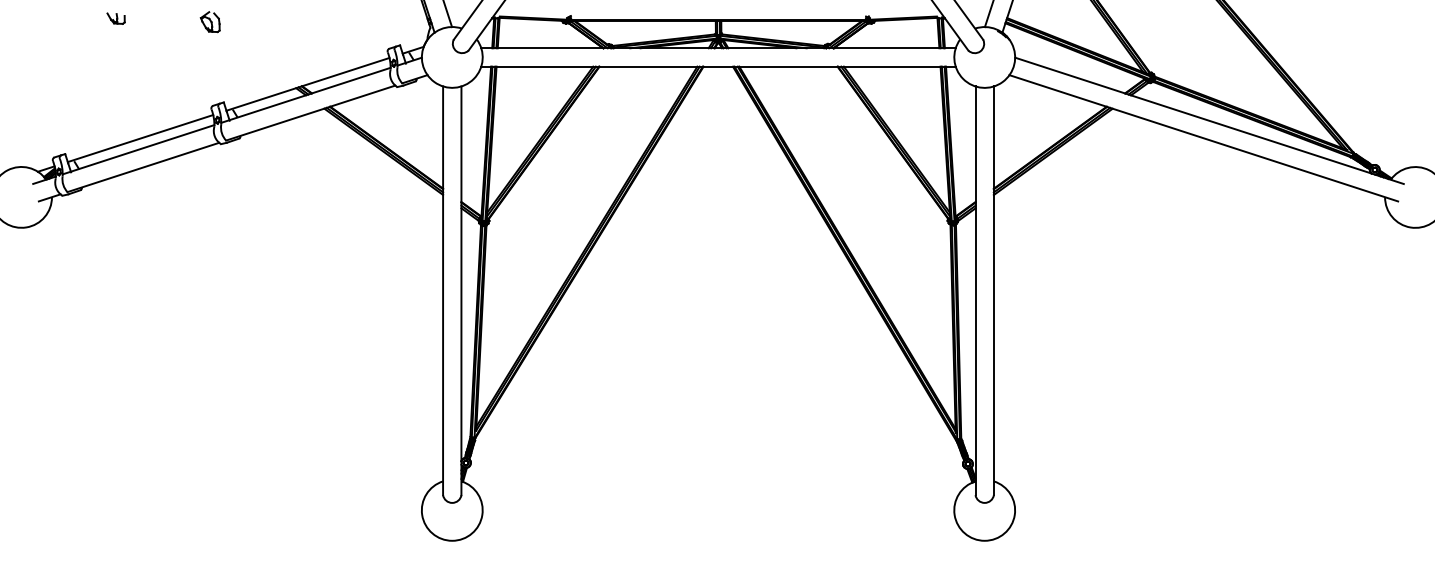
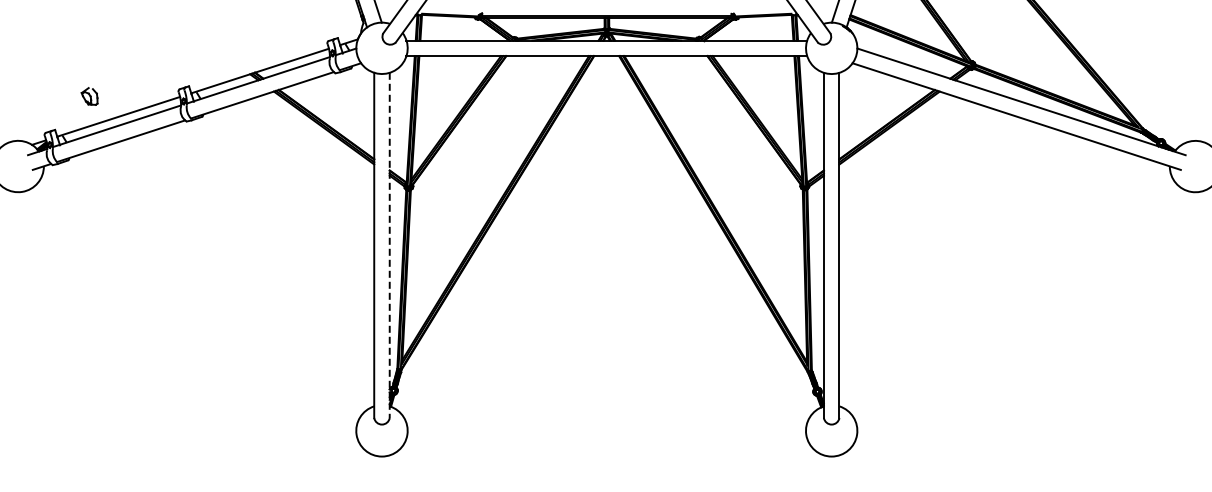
part: (115, 18) -> (97, 15), removed
part: (210, 22) -> (89, 96), moved
line: (461, 290) -> (389, 245), solid -> dashed

